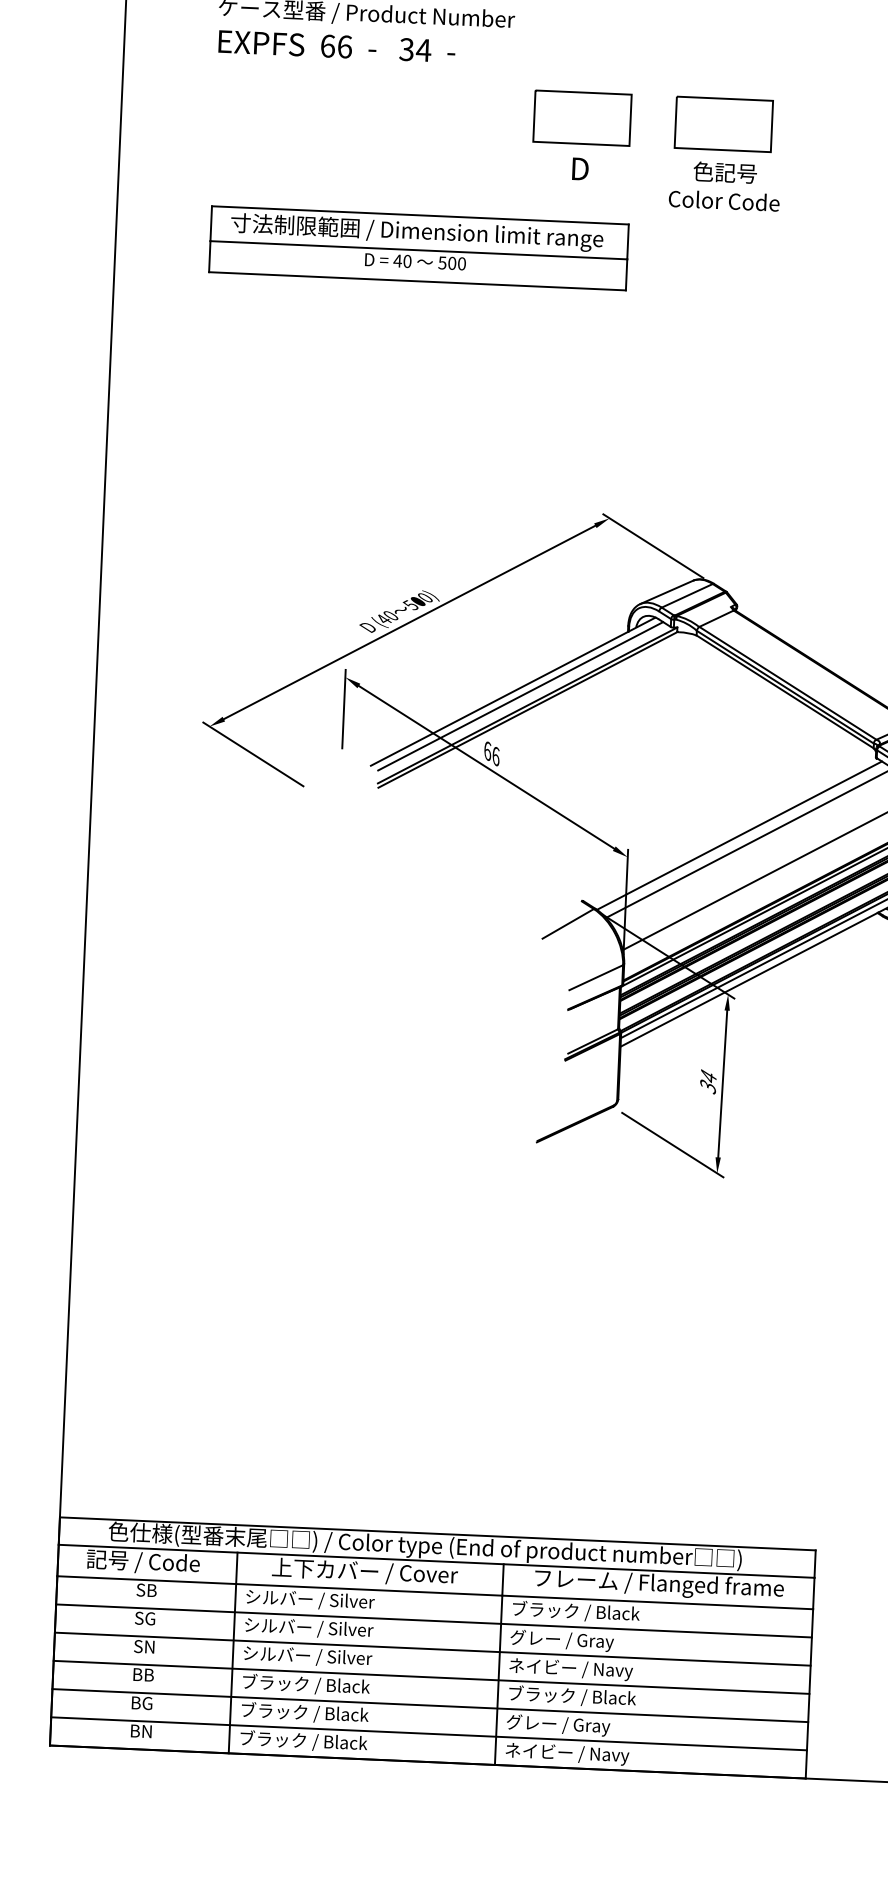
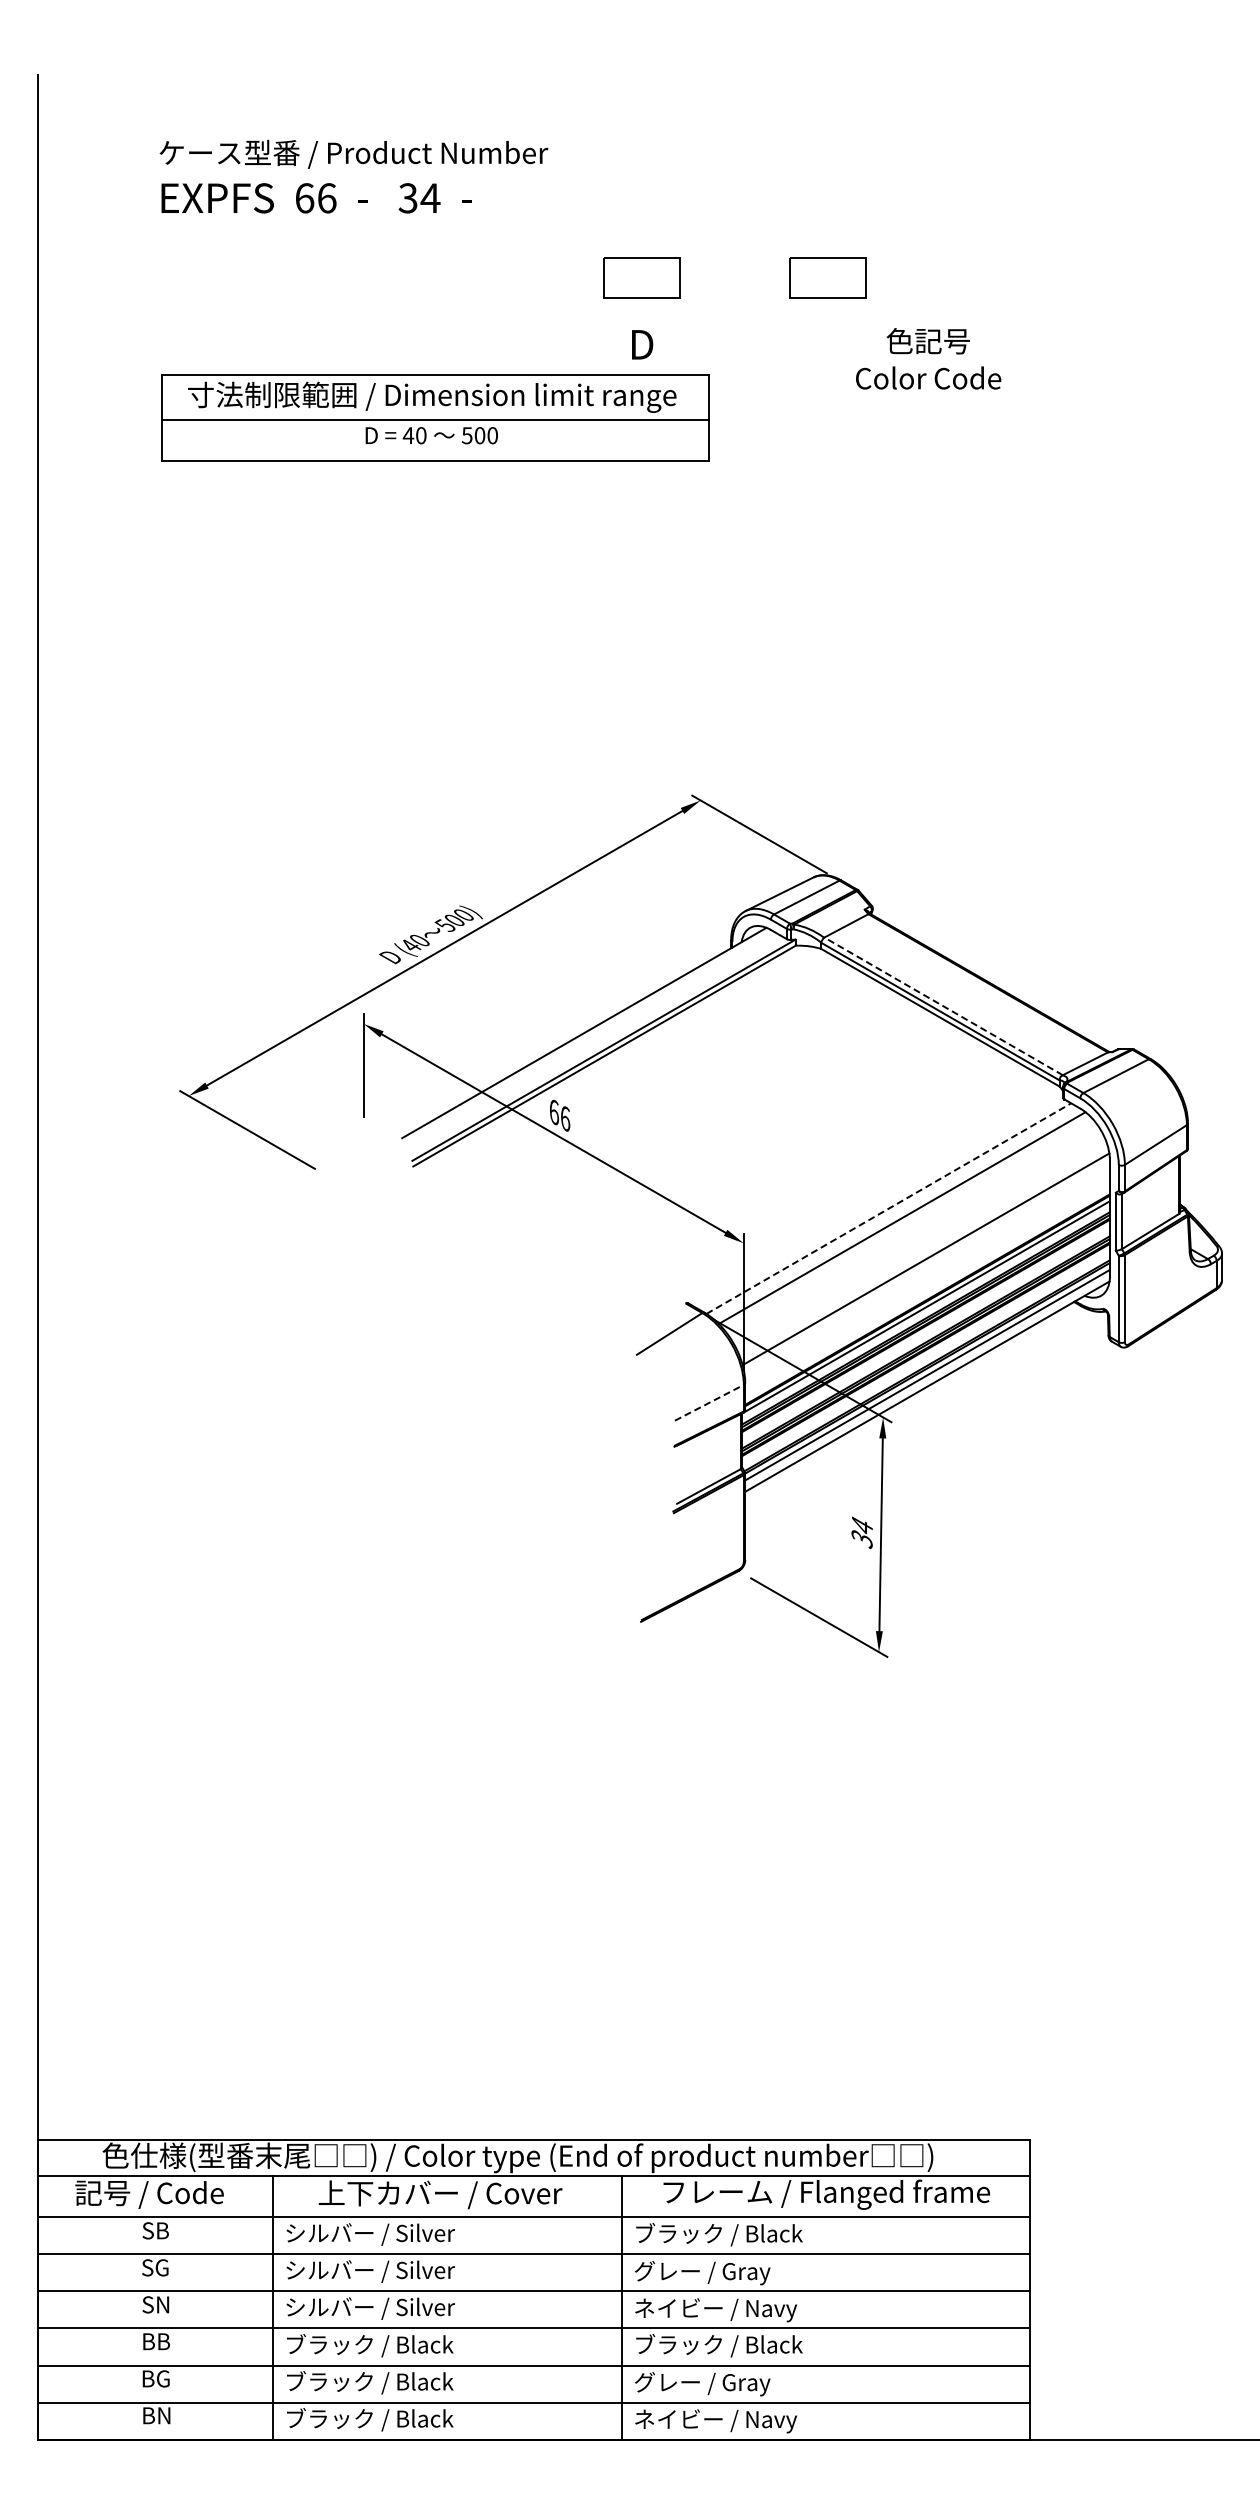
part: (581, 117) -> (641, 277), size x0.6
part: (723, 123) -> (827, 277), size x0.6
text: (724, 185) -> (928, 358), moved
part: (418, 248) -> (435, 417), moved
line: (787, 683) -> (943, 1006), solid -> dashed
line: (520, 696) -> (594, 1038), removed
line: (739, 835) -> (888, 1208), solid -> dashed
line: (596, 977) -> (709, 1402), solid -> dashed

